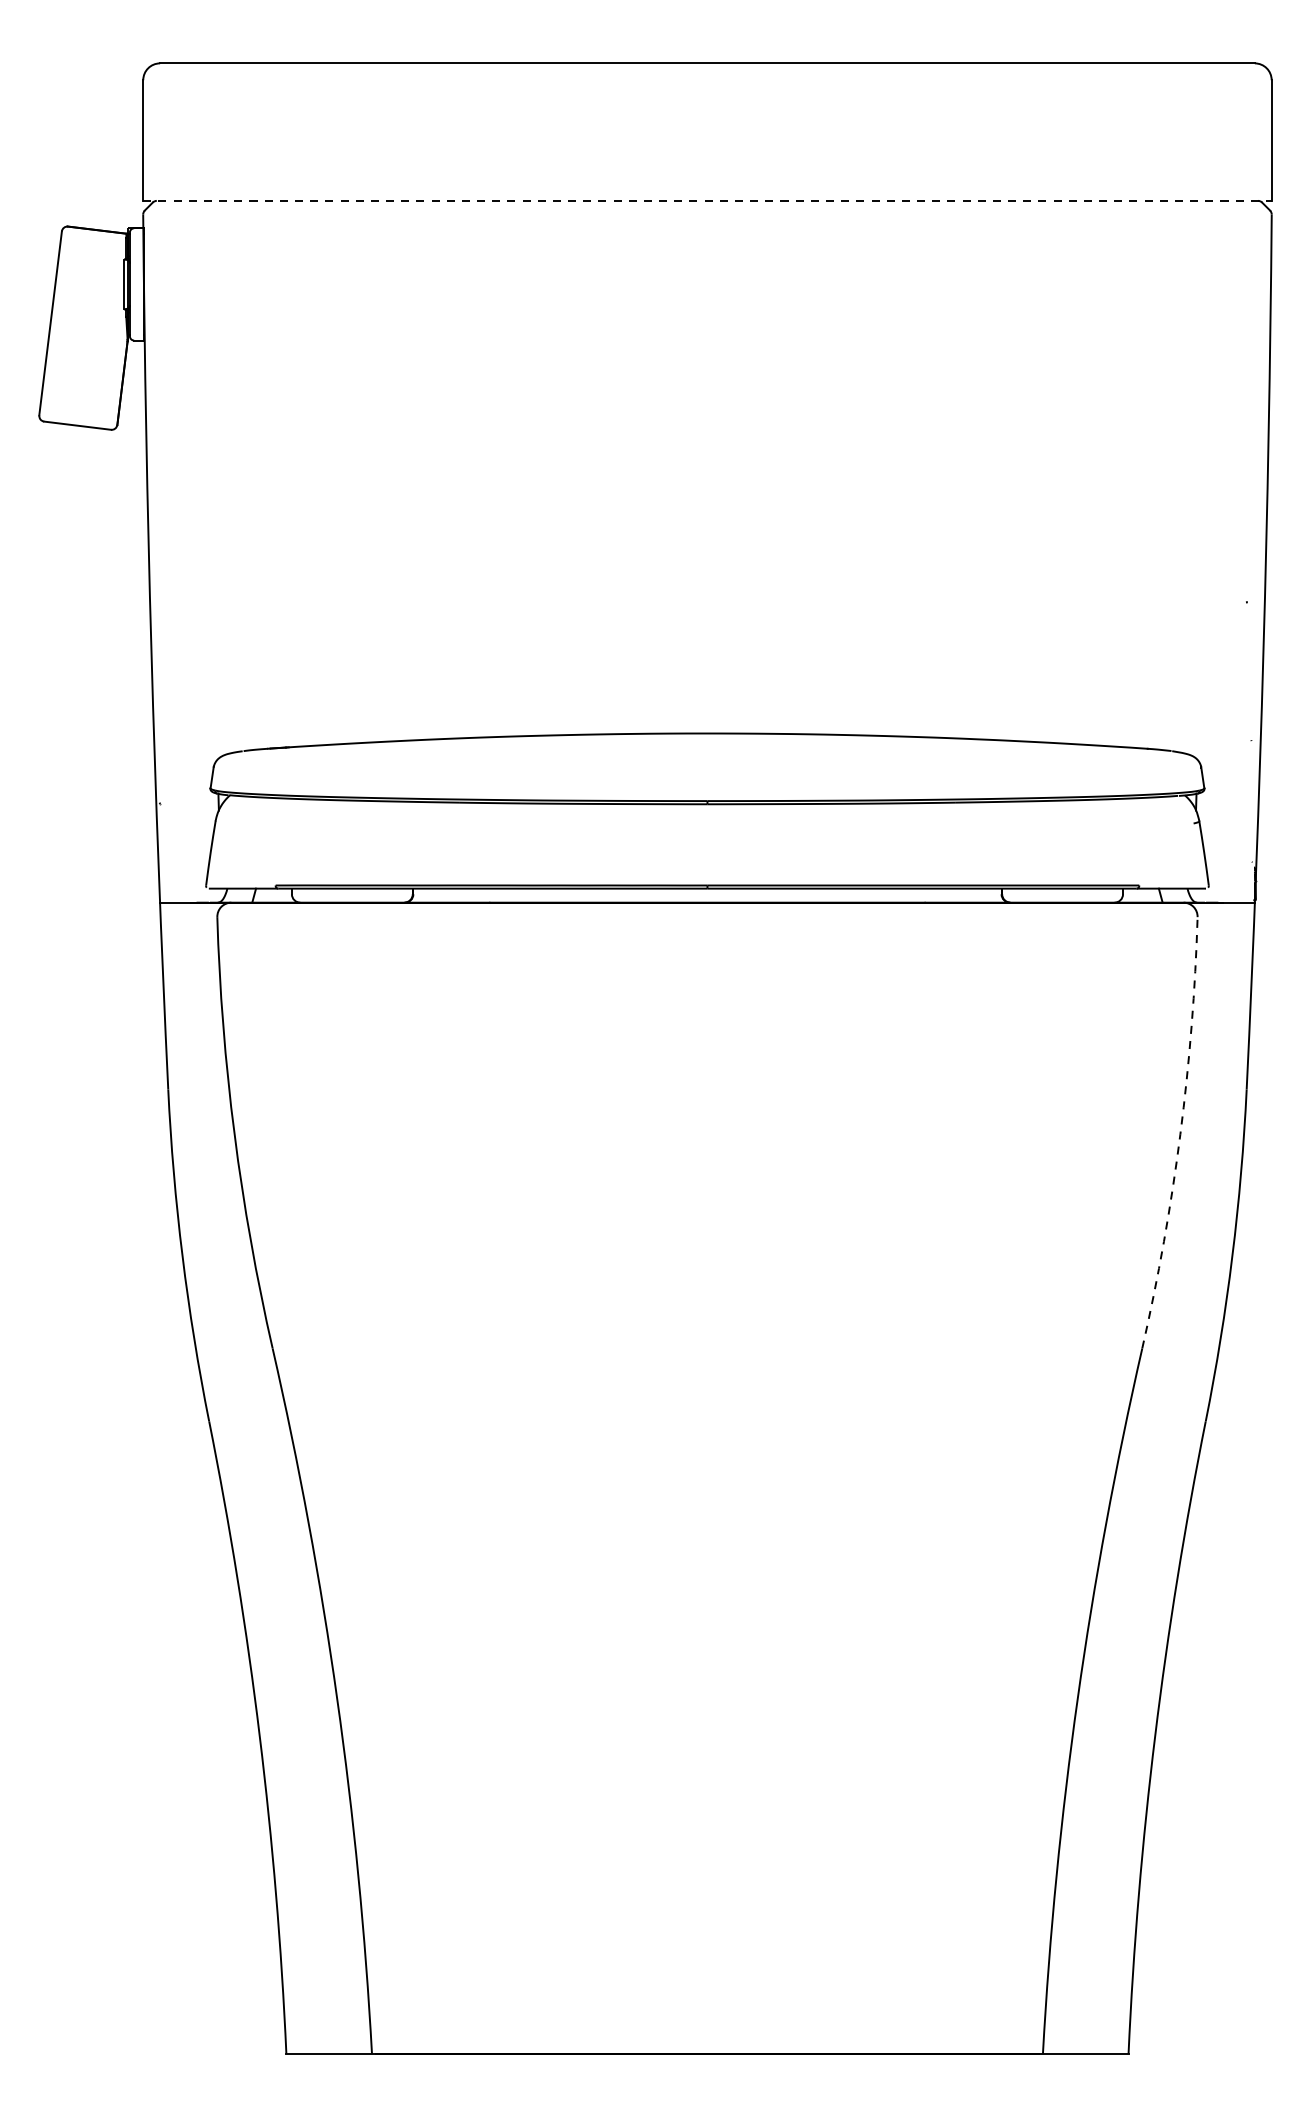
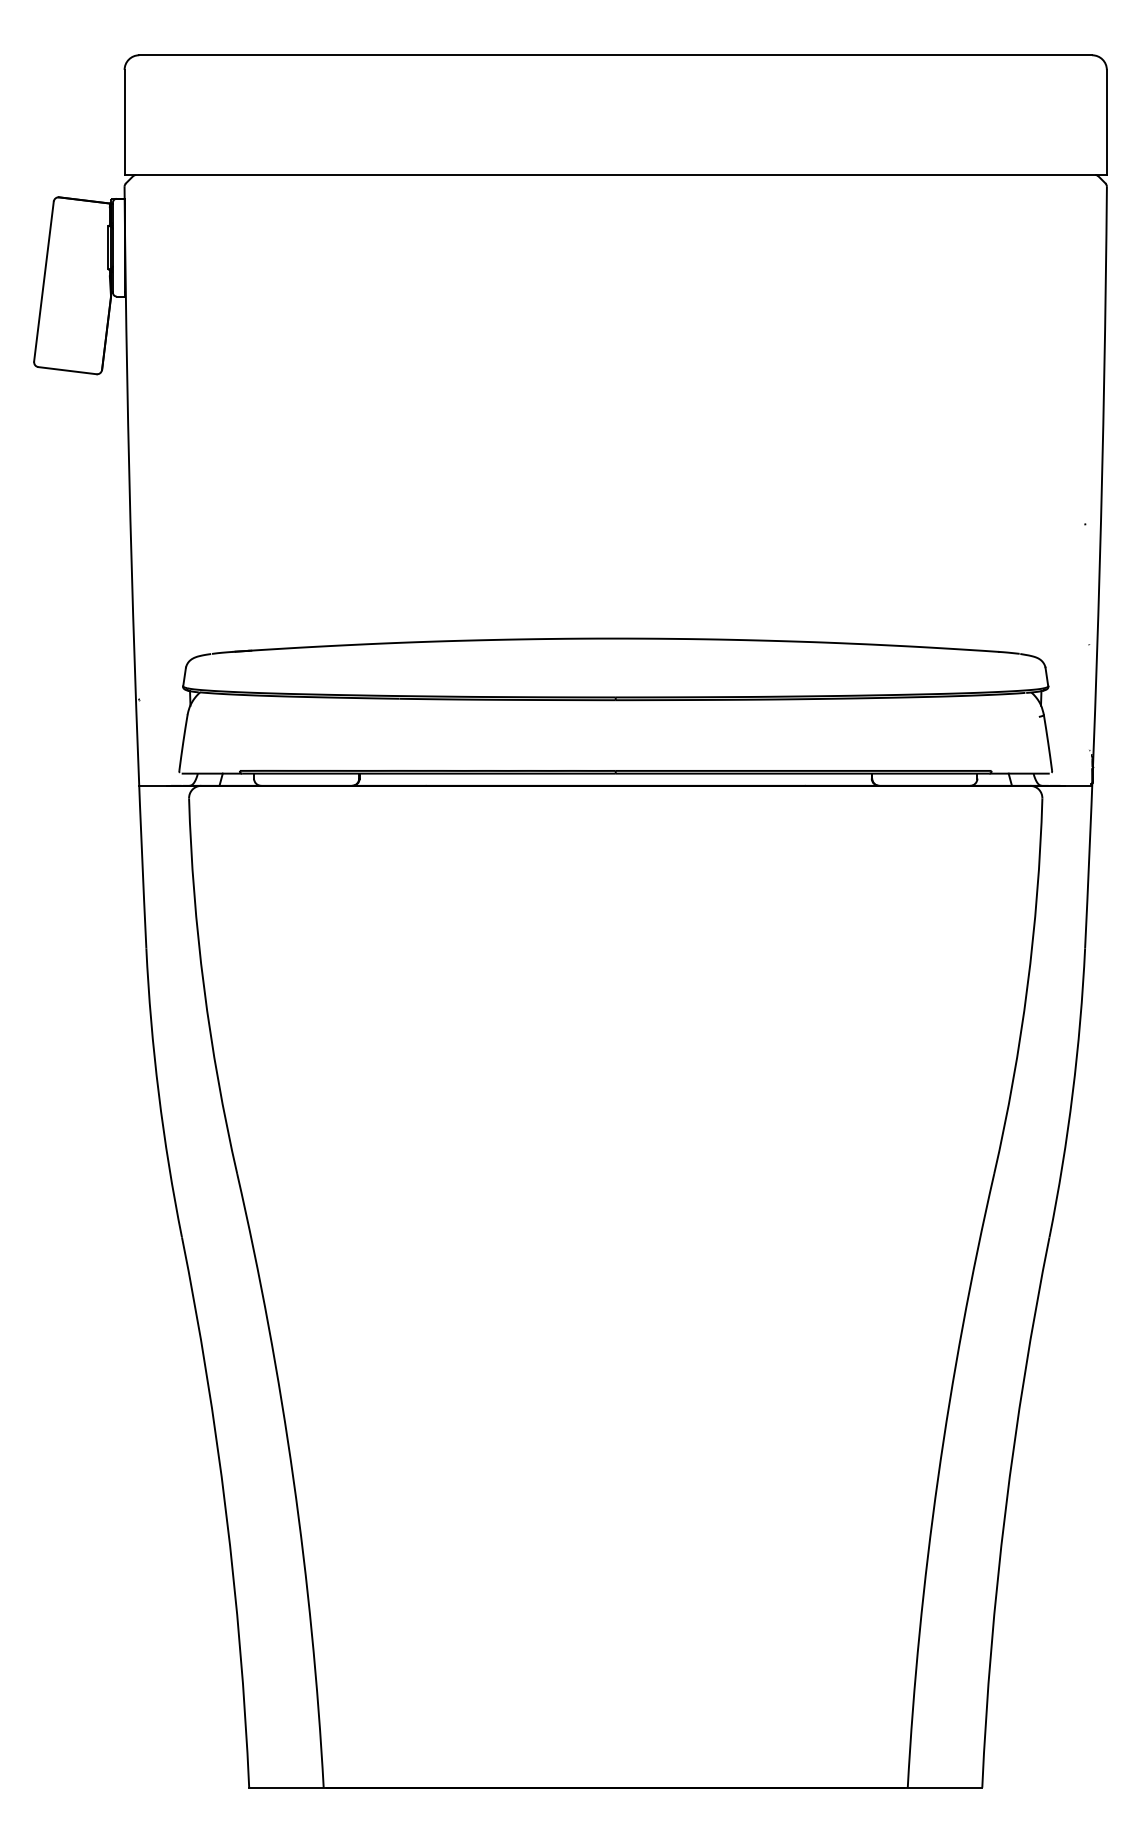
line: (708, 201) -> (616, 175), dashed -> solid
arc: (1180, 1134) -> (1027, 987), dashed -> solid

